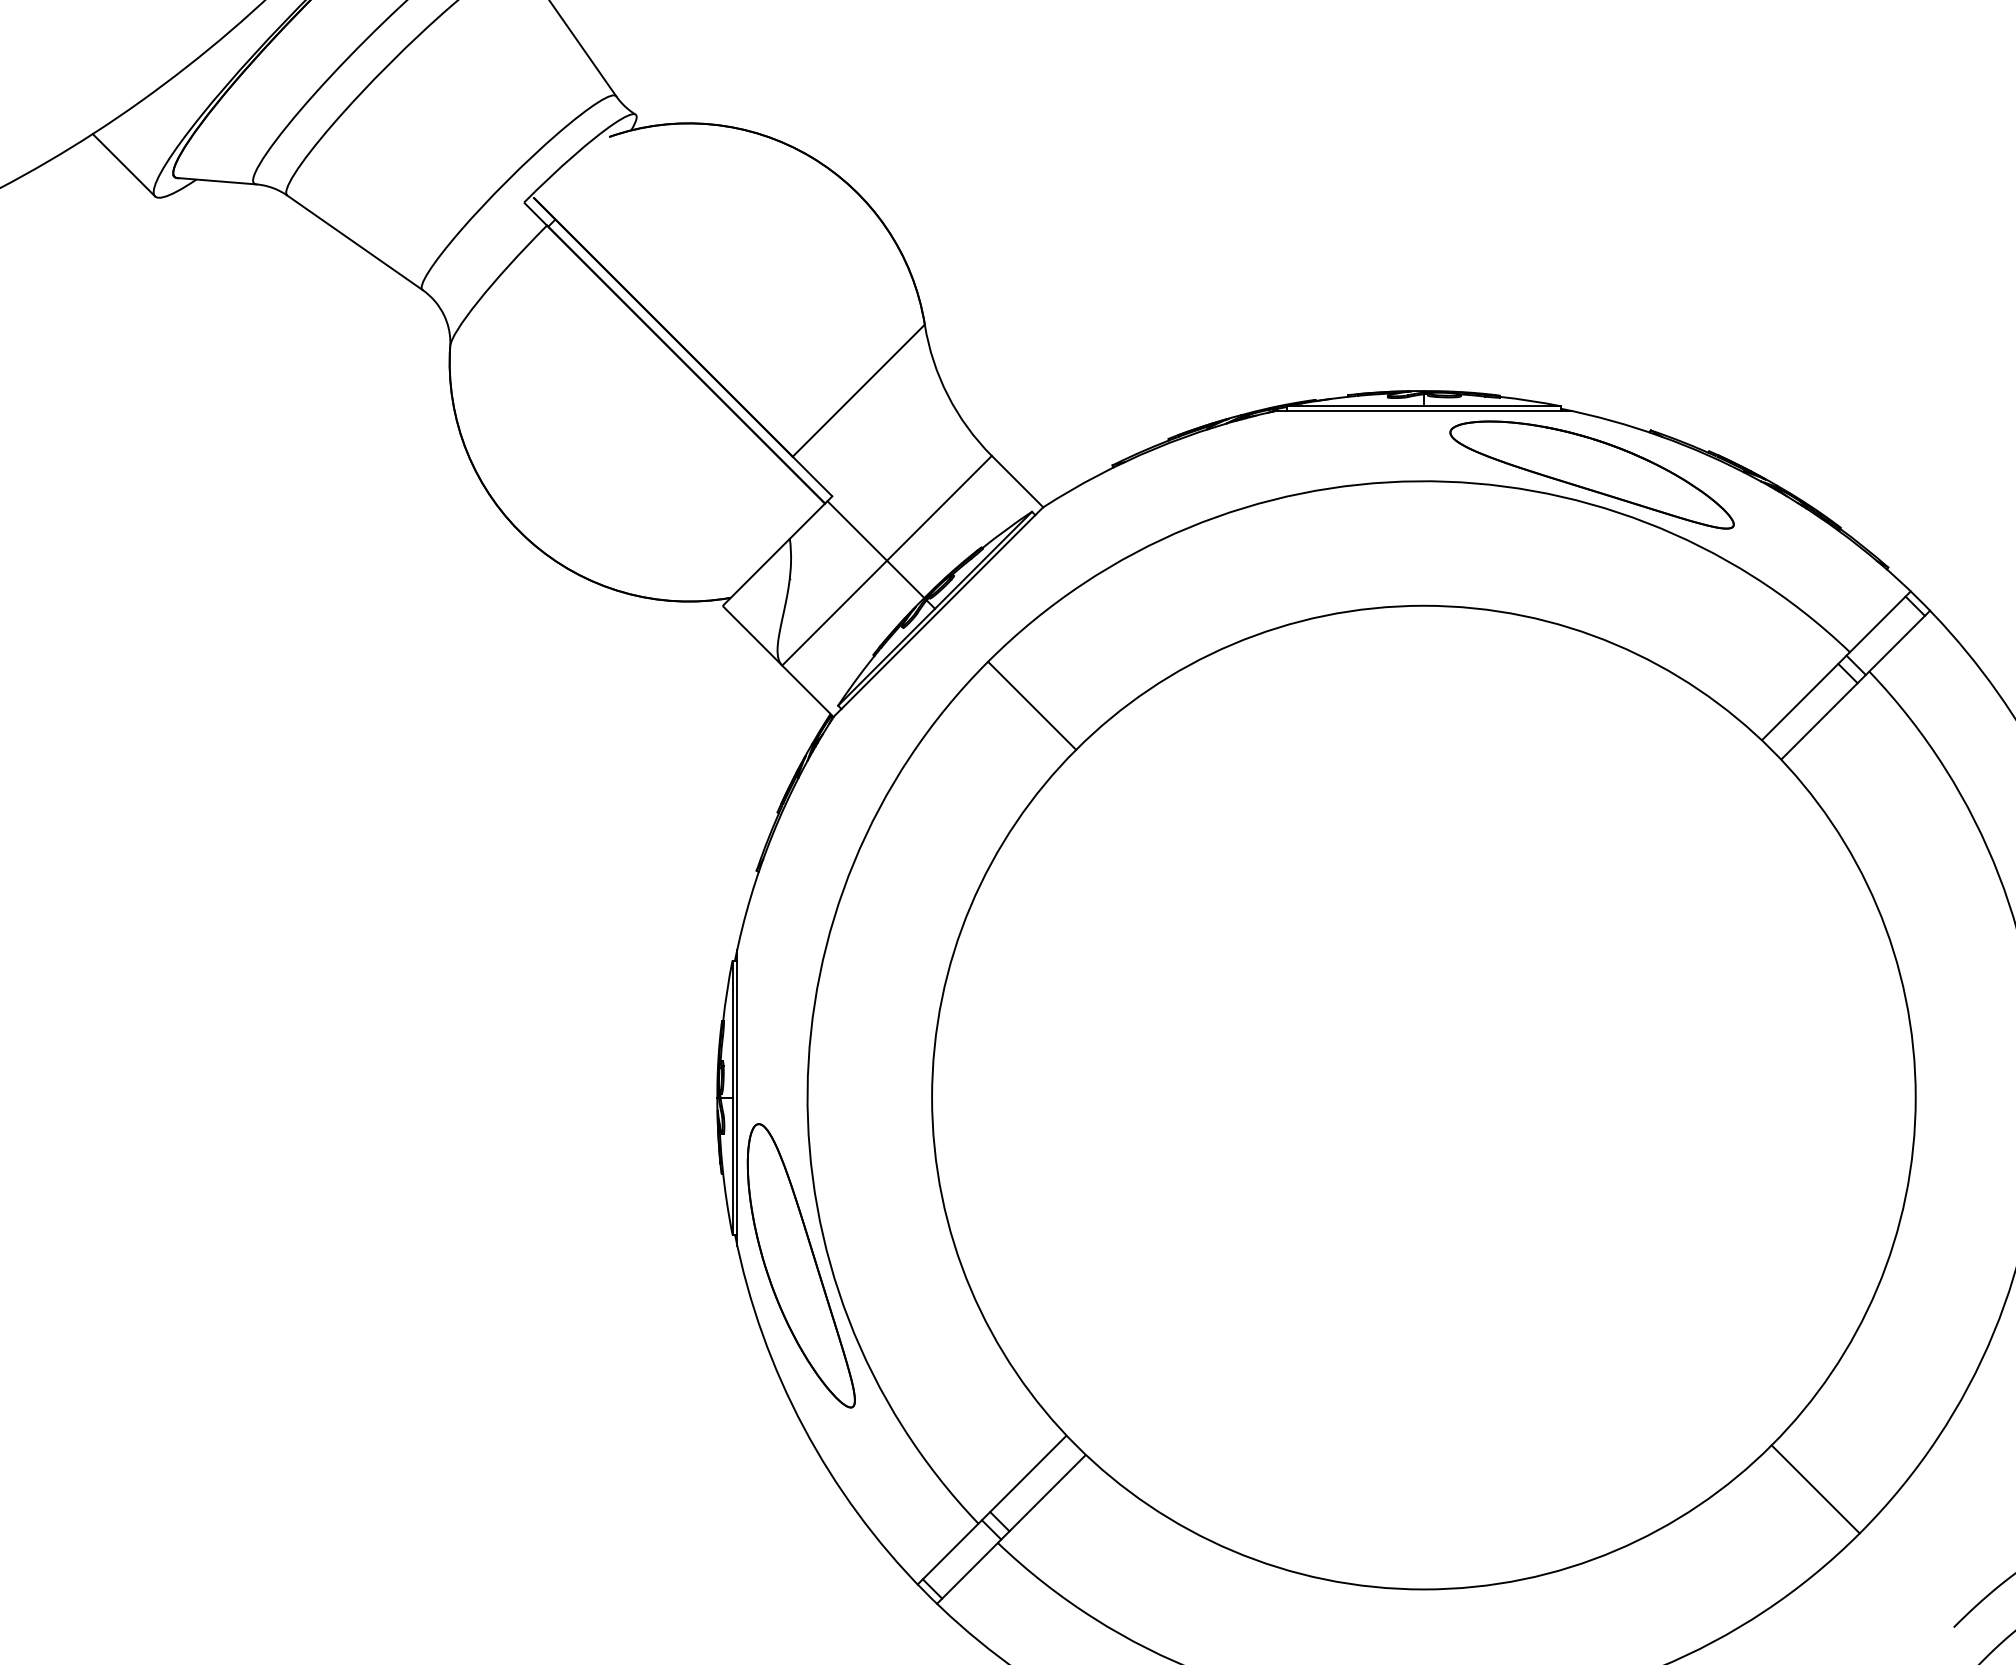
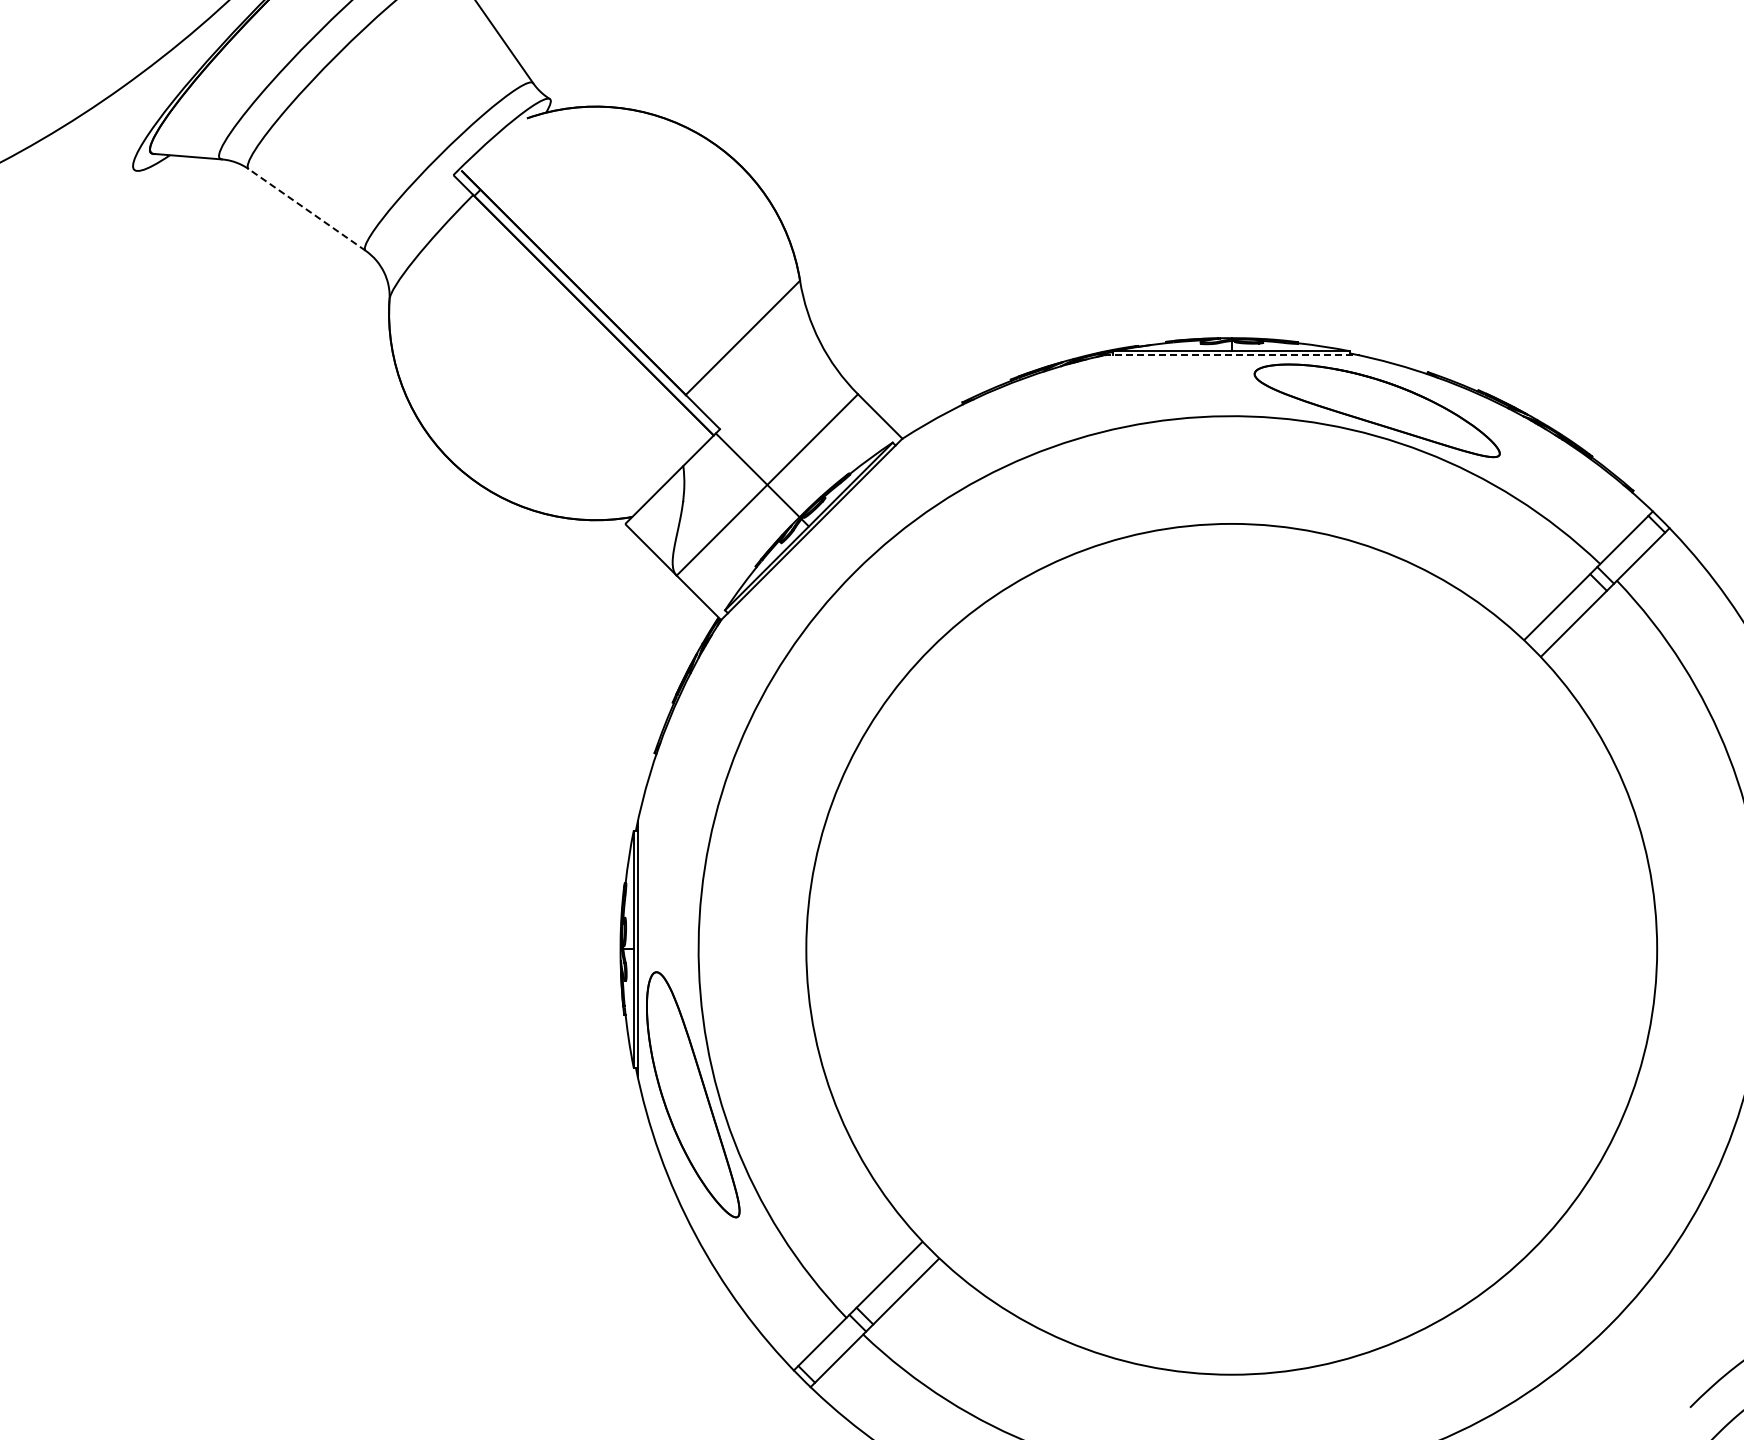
line: (124, 164) -> (107, 142), removed
line: (354, 242) -> (306, 209), solid -> dashed
line: (1423, 411) -> (1231, 355), solid -> dashed
line: (1031, 705) -> (892, 610), removed
line: (1815, 1489) -> (1570, 1288), removed

